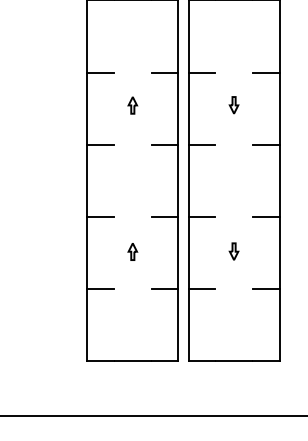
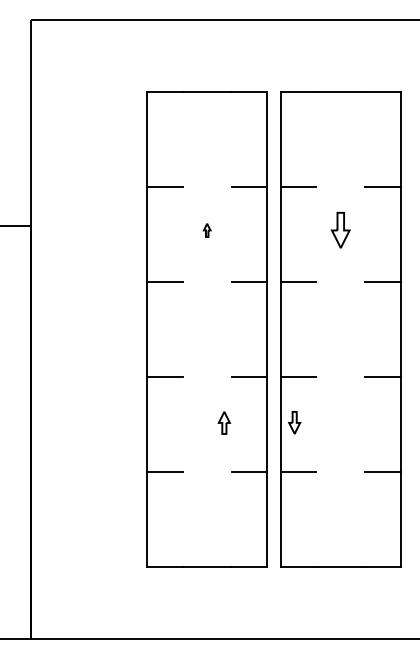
part: (233, 104) -> (340, 229), size x1.6
part: (132, 105) -> (206, 230), size x0.6
part: (132, 251) -> (224, 422), moved
part: (233, 251) -> (294, 422), moved

